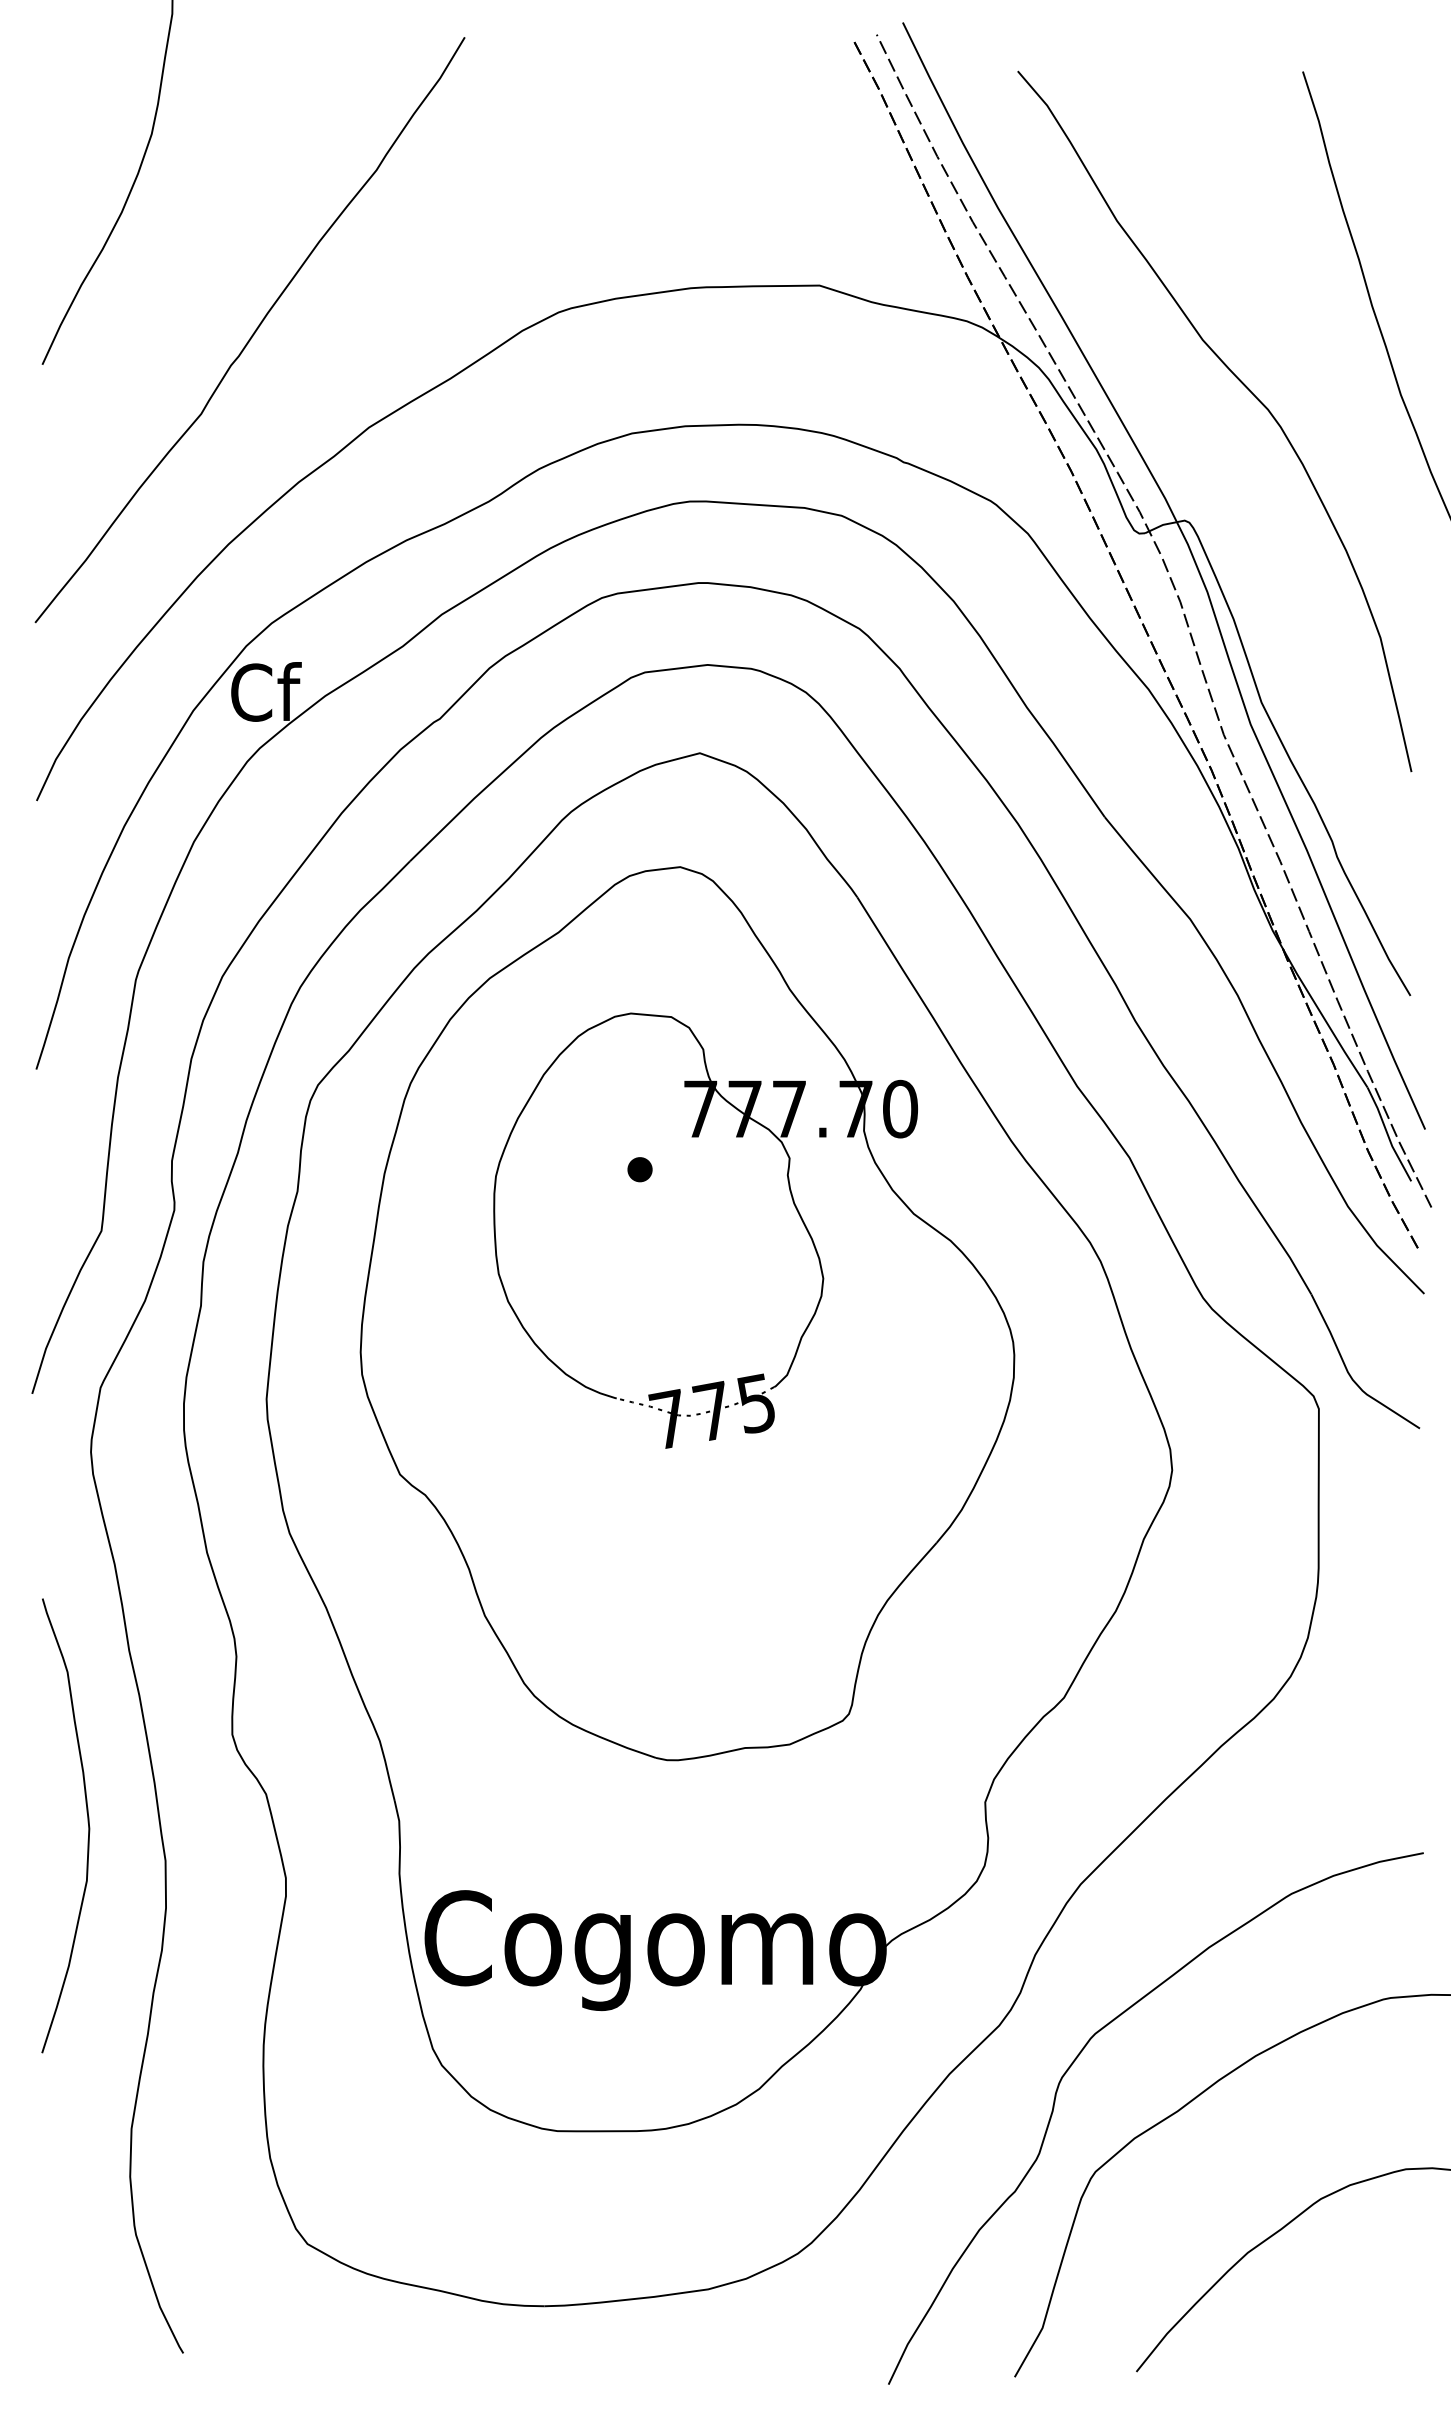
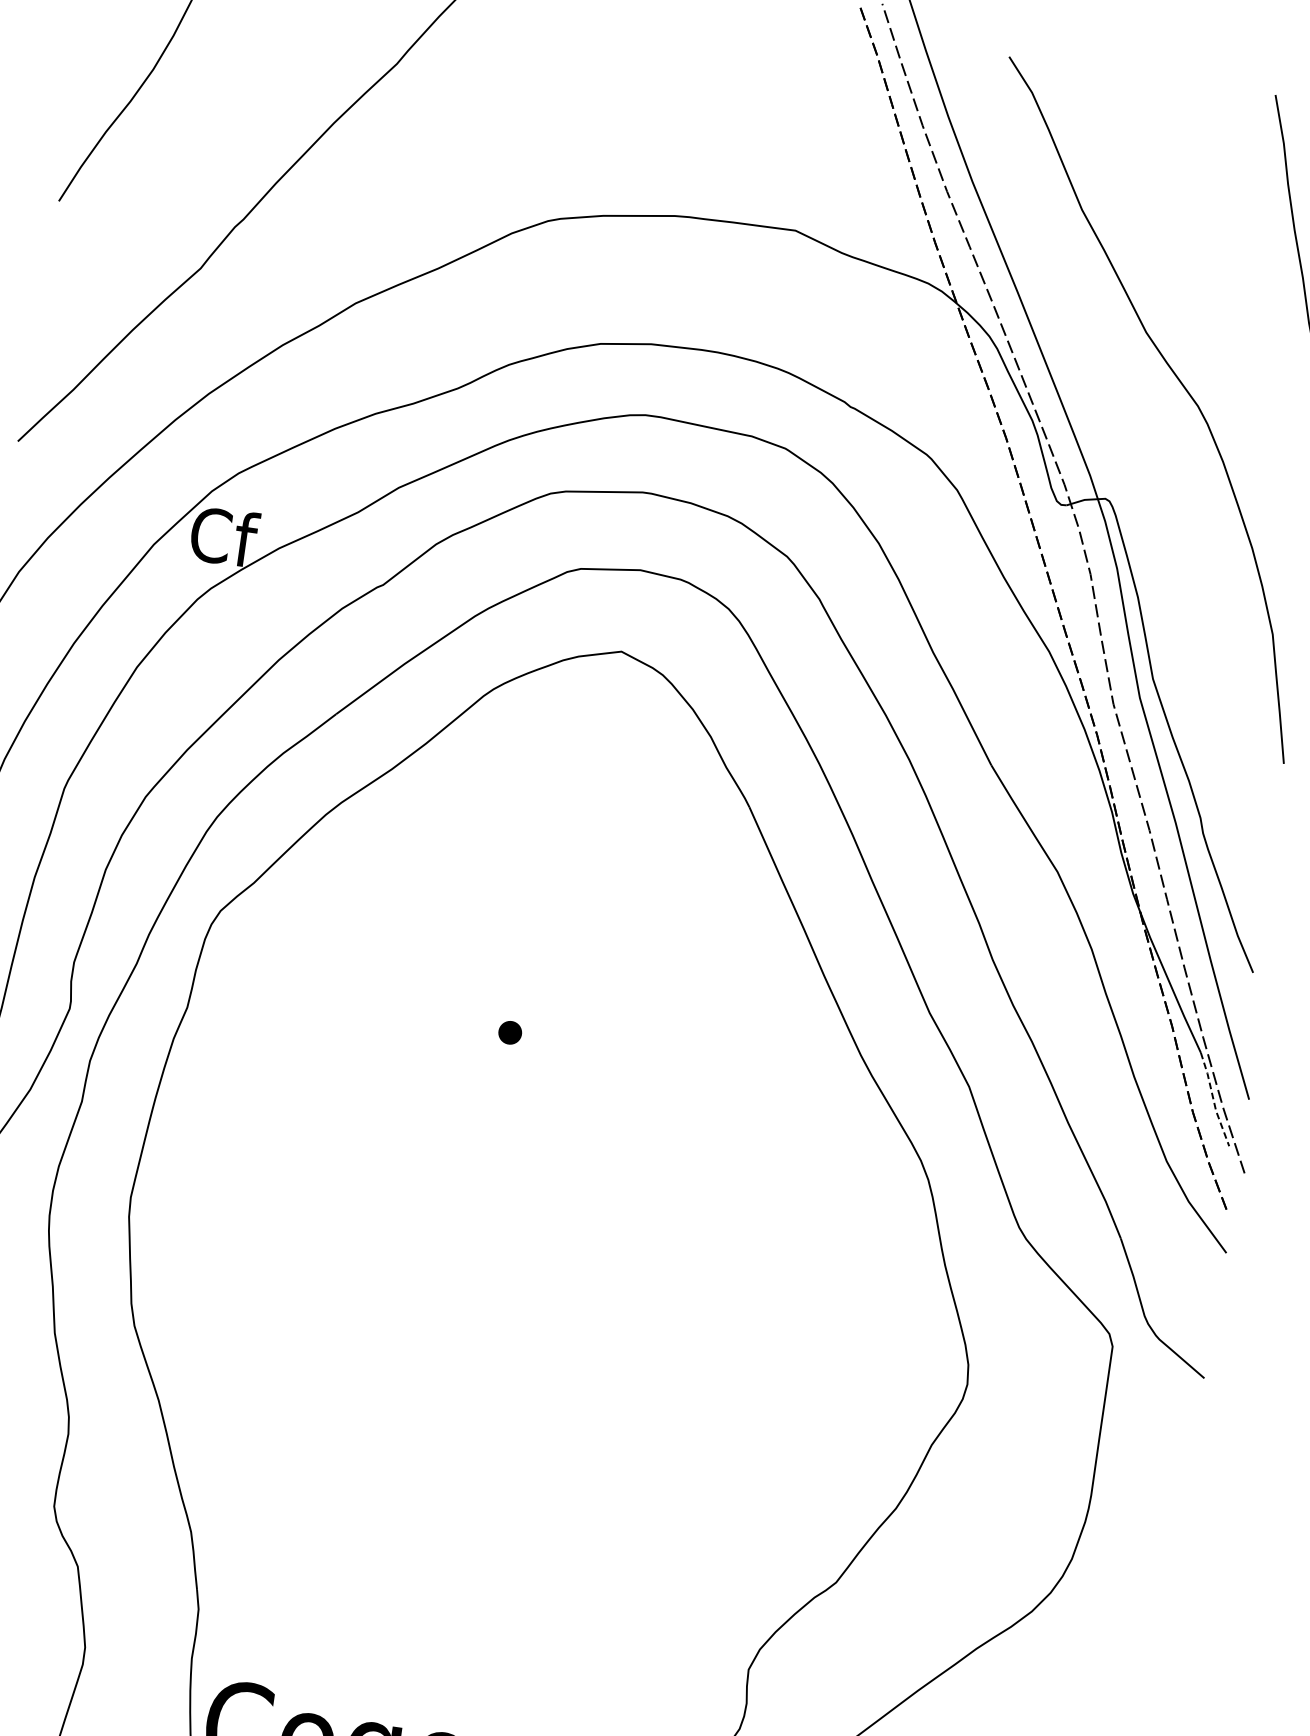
line: (1388, 1135) -> (1214, 1100), solid -> dashed
part: (687, 1313) -> (535, 1173), removed

